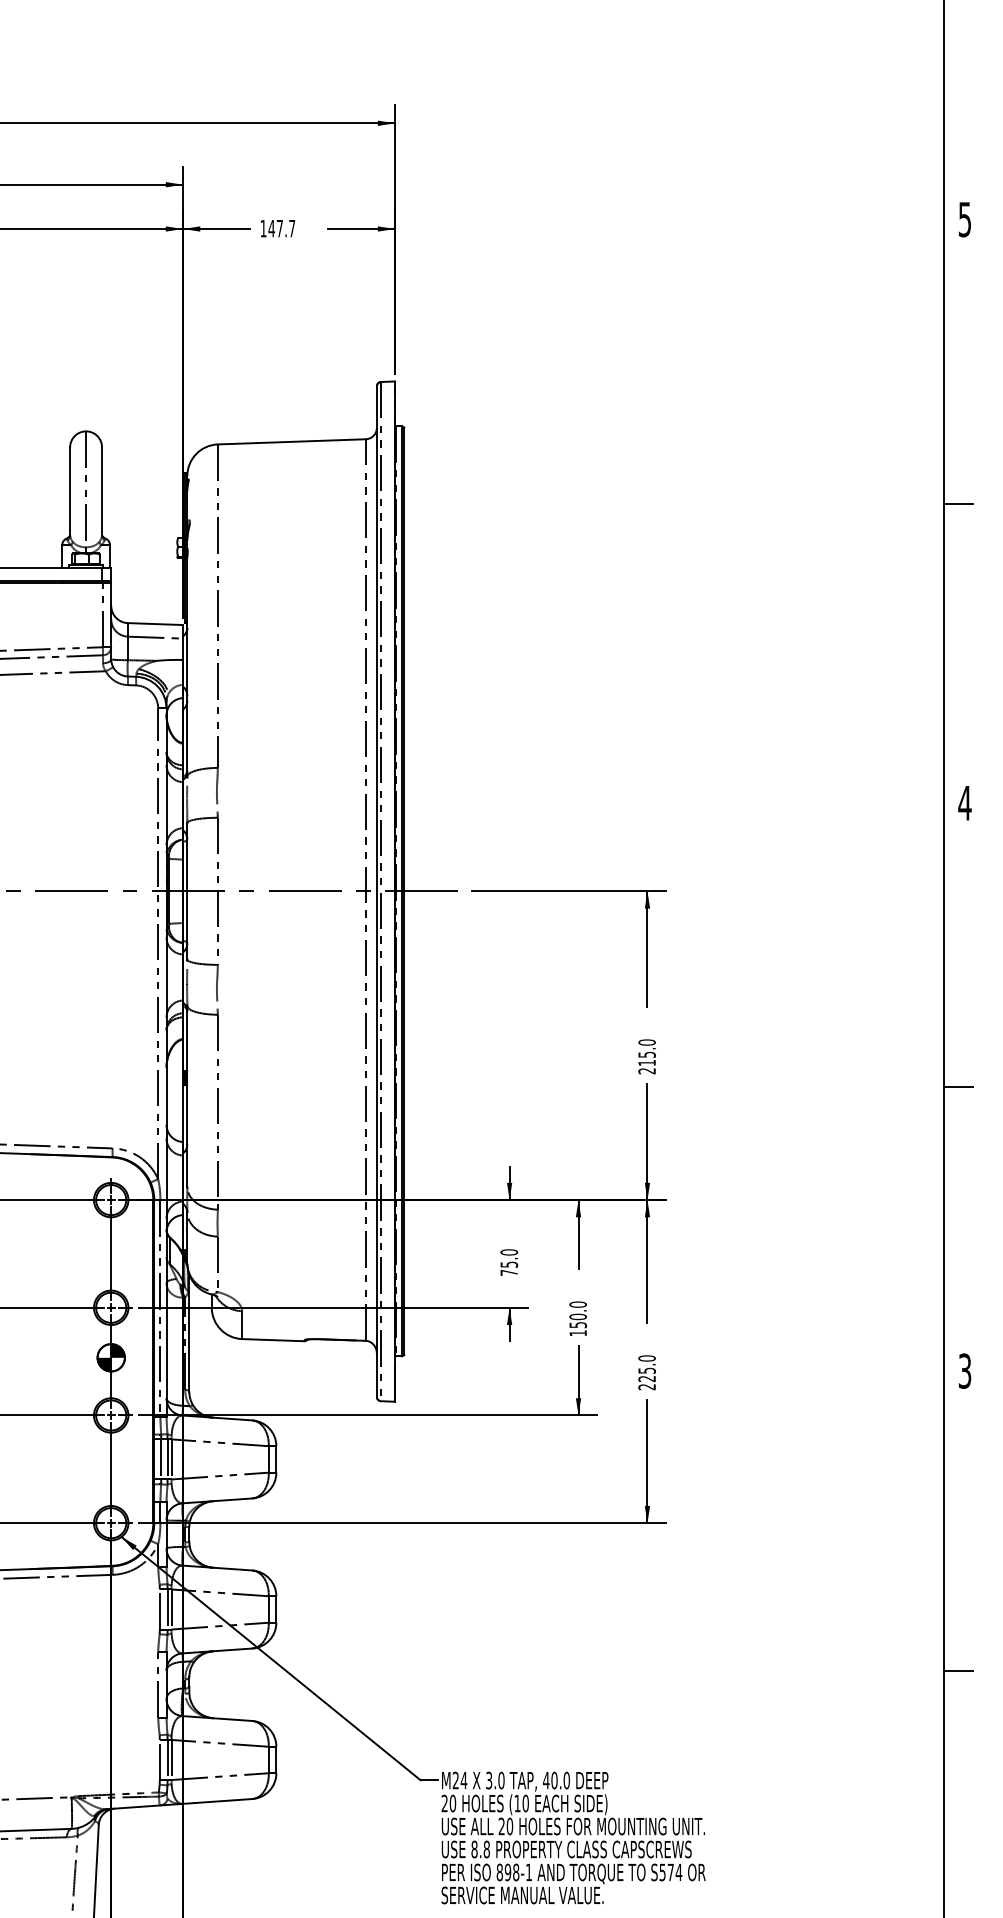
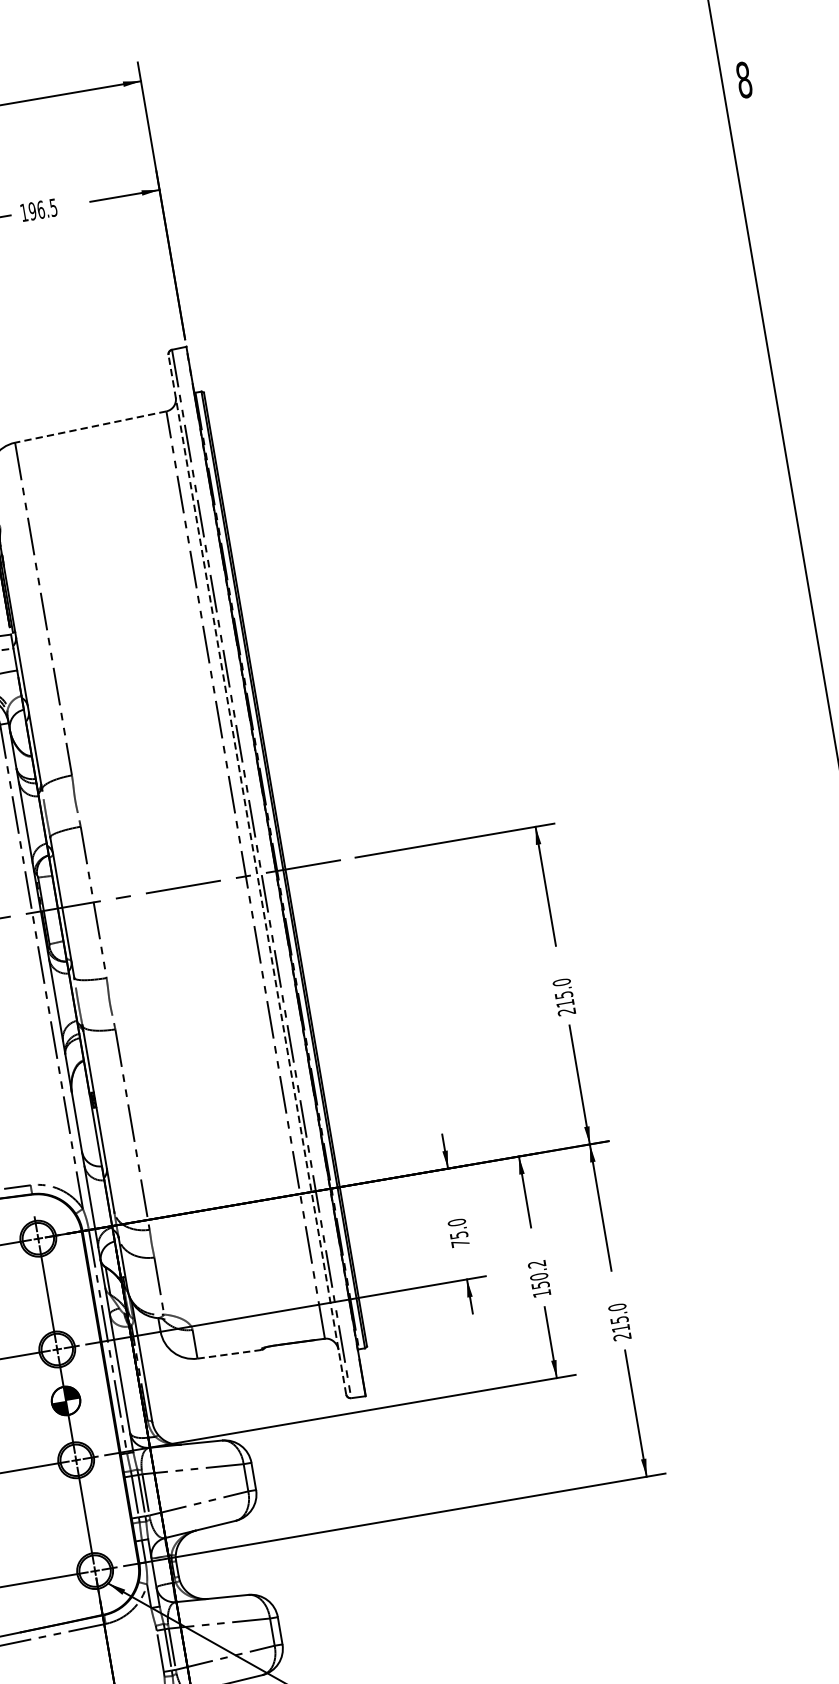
text: (964, 219) -> (743, 80), 5 -> 8
text: (281, 228) -> (42, 209), 147.7 -> 196.5
line: (291, 441) -> (90, 426), solid -> dashed
line: (957, 503) -> (786, 373), removed
line: (376, 891) -> (256, 874), solid -> dashed
text: (577, 1304) -> (536, 1264), 150.0 -> 150.2
line: (273, 1340) -> (229, 1354), solid -> dashed
text: (646, 1379) -> (620, 1329), 225.0 -> 215.0

